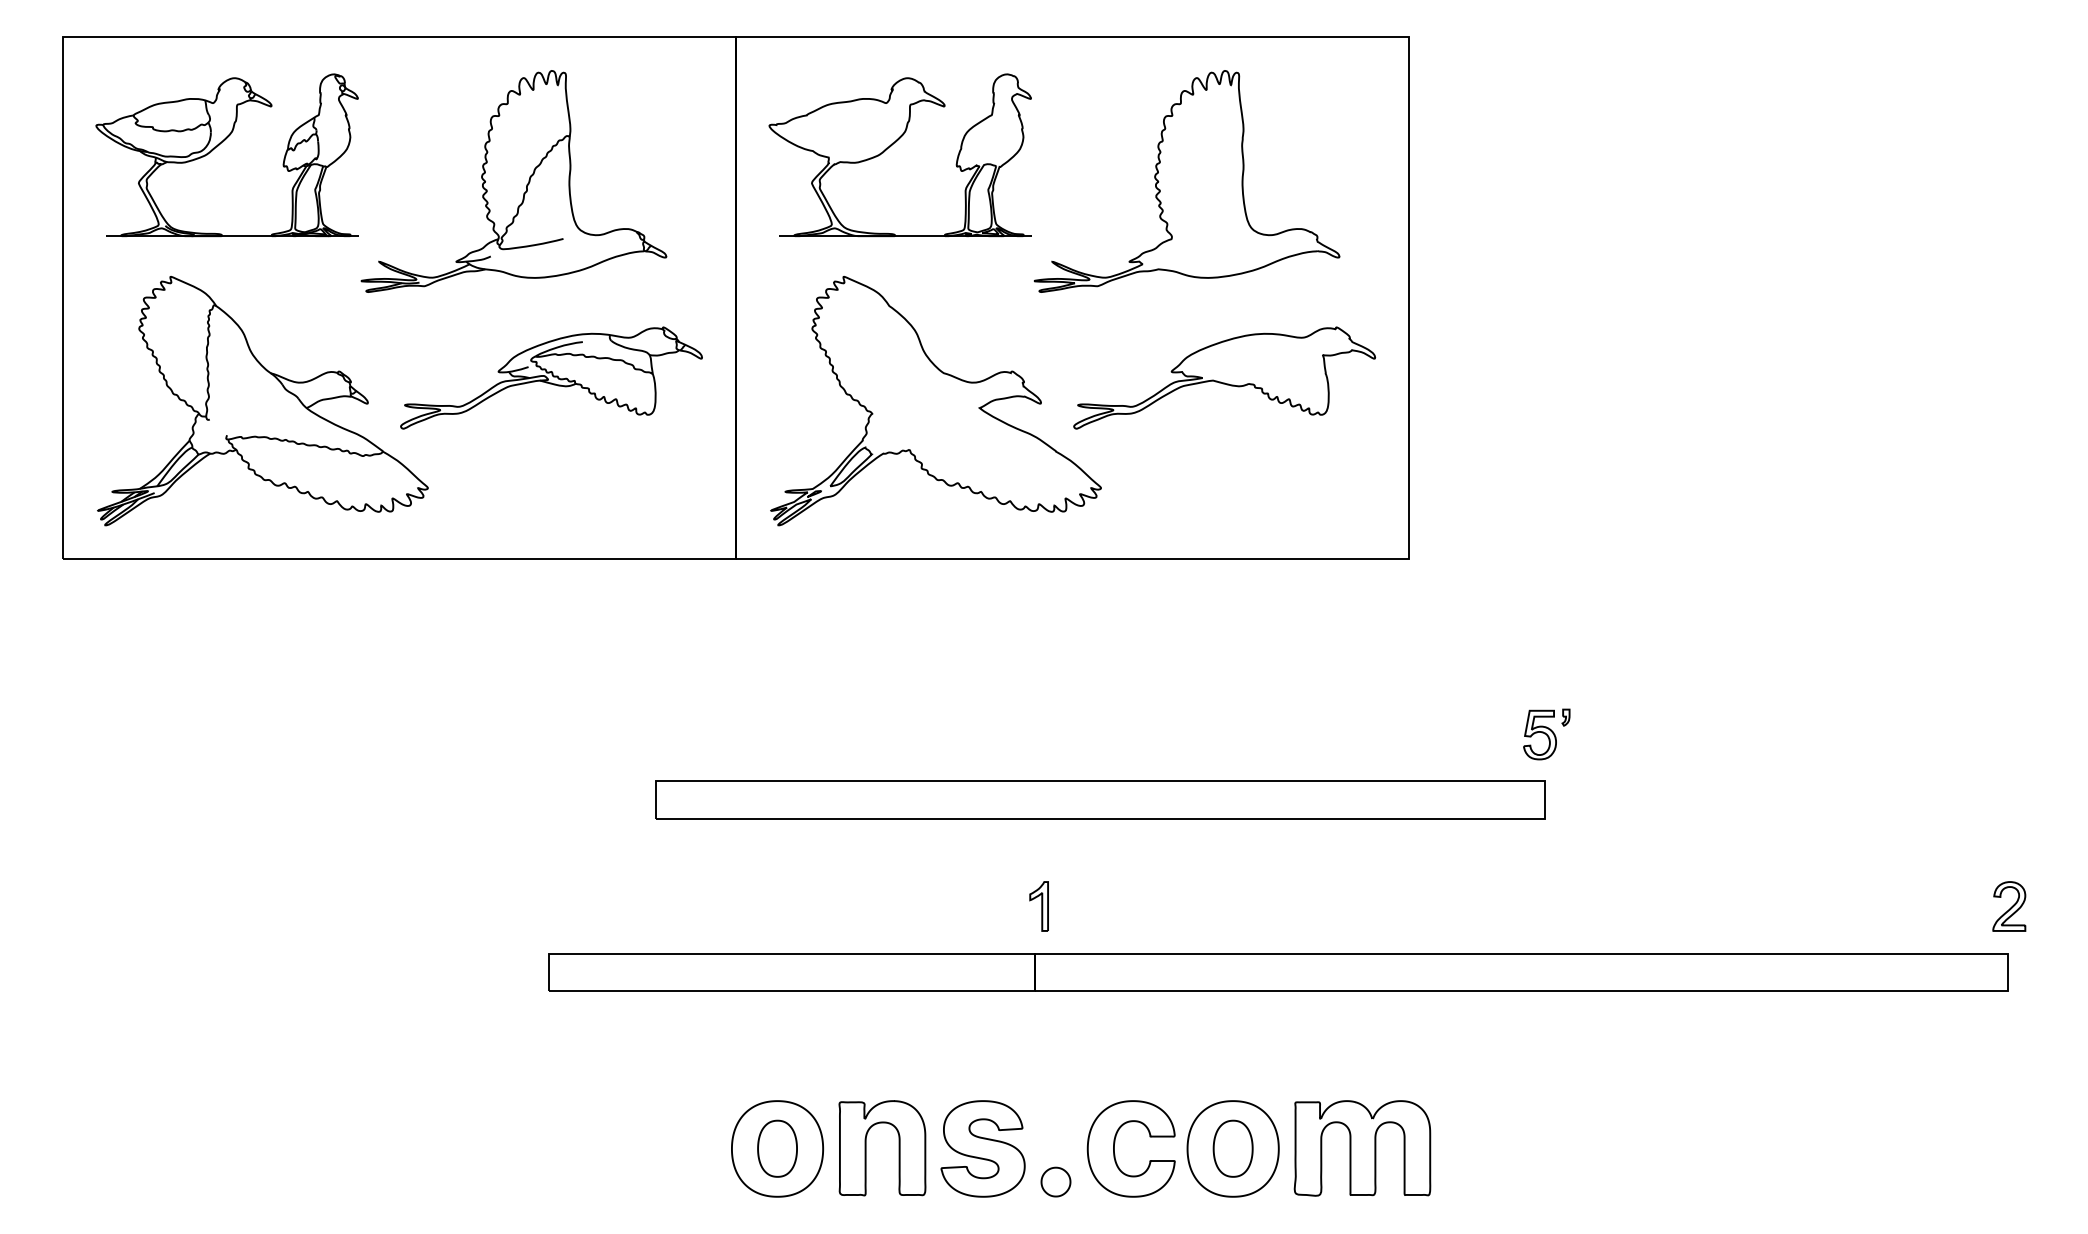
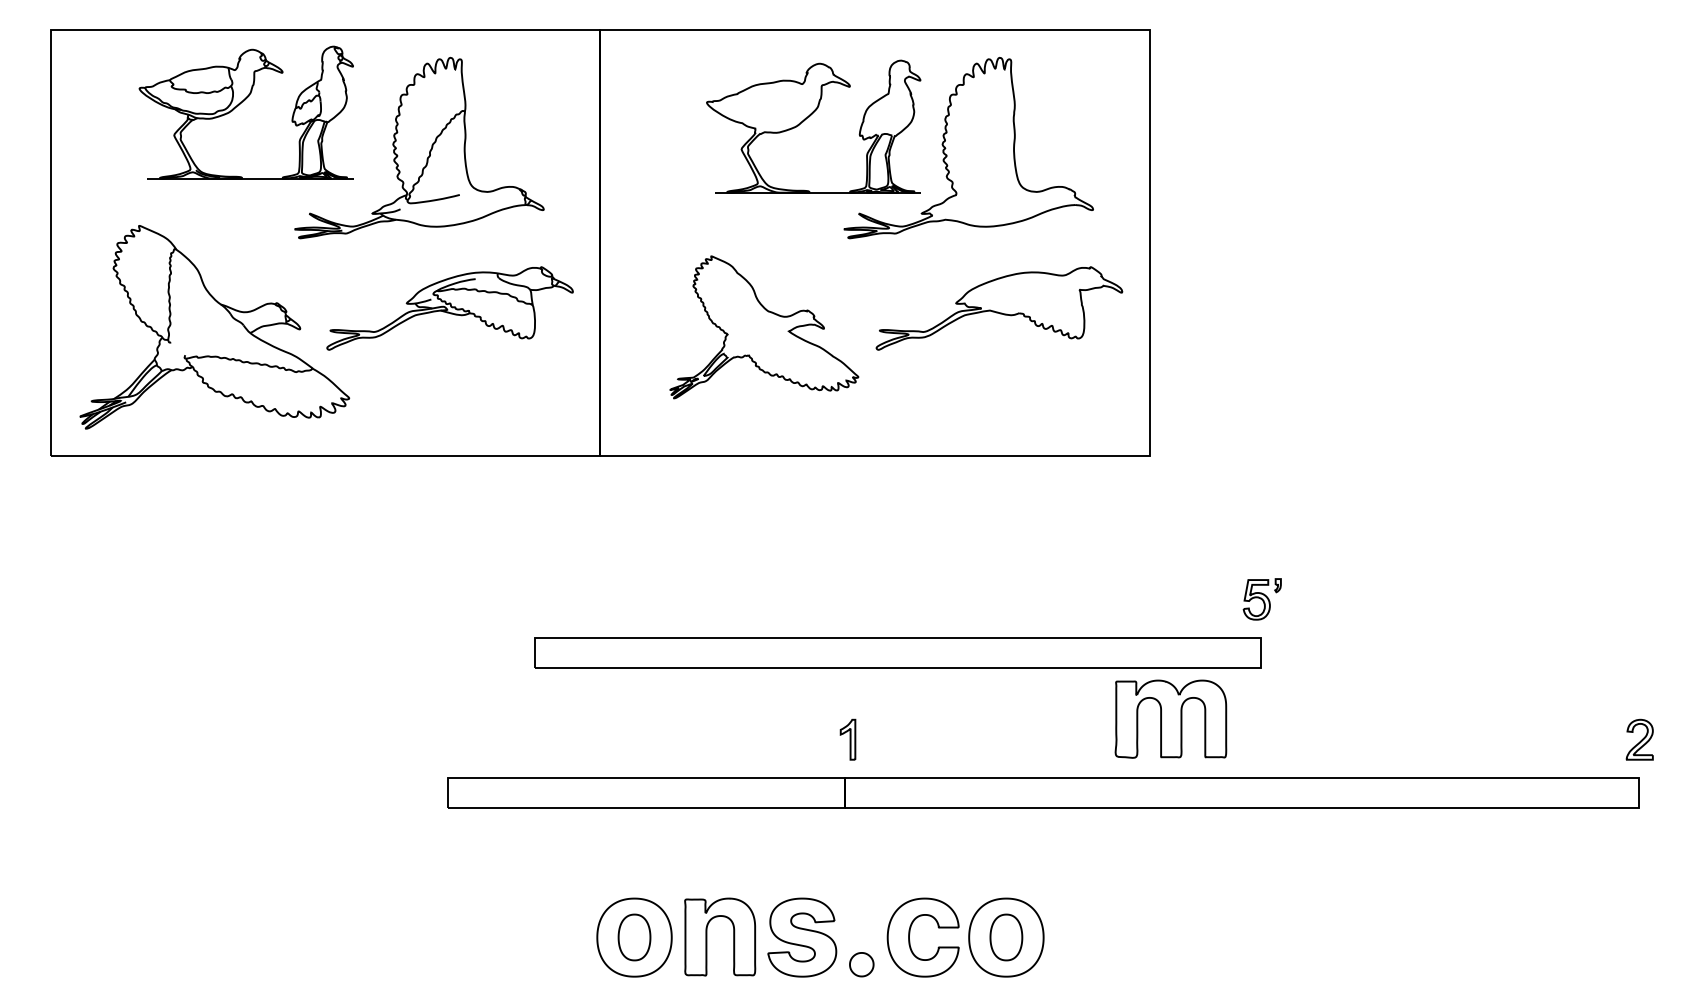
part: (895, 144) -> (809, 117), moved
part: (218, 146) -> (239, 105), moved
part: (936, 401) -> (764, 327), size x0.7
part: (1361, 1147) -> (1170, 718), moved

